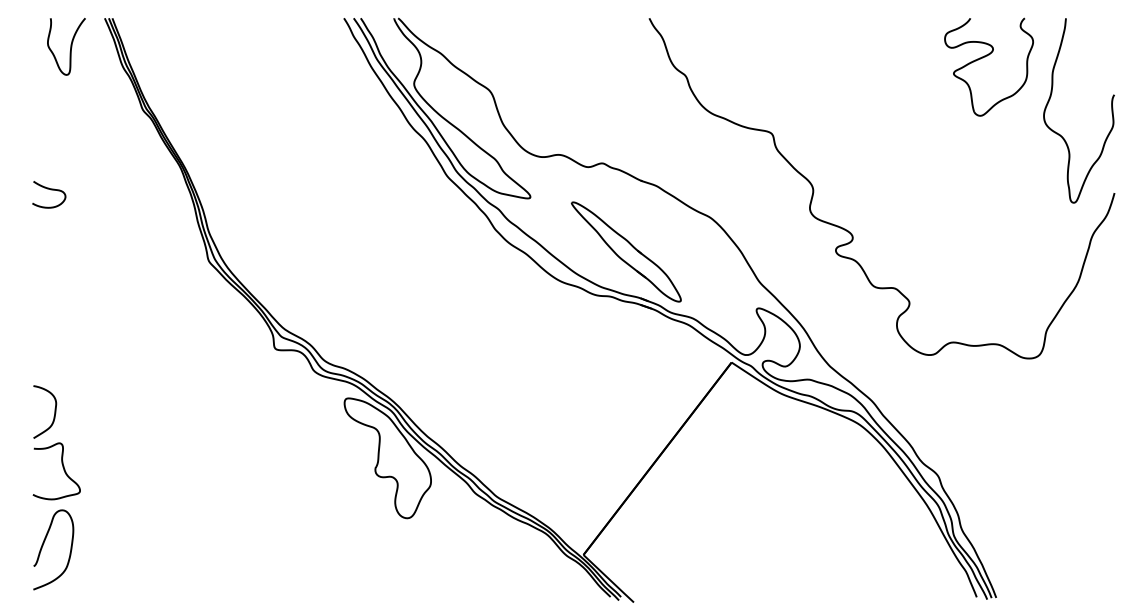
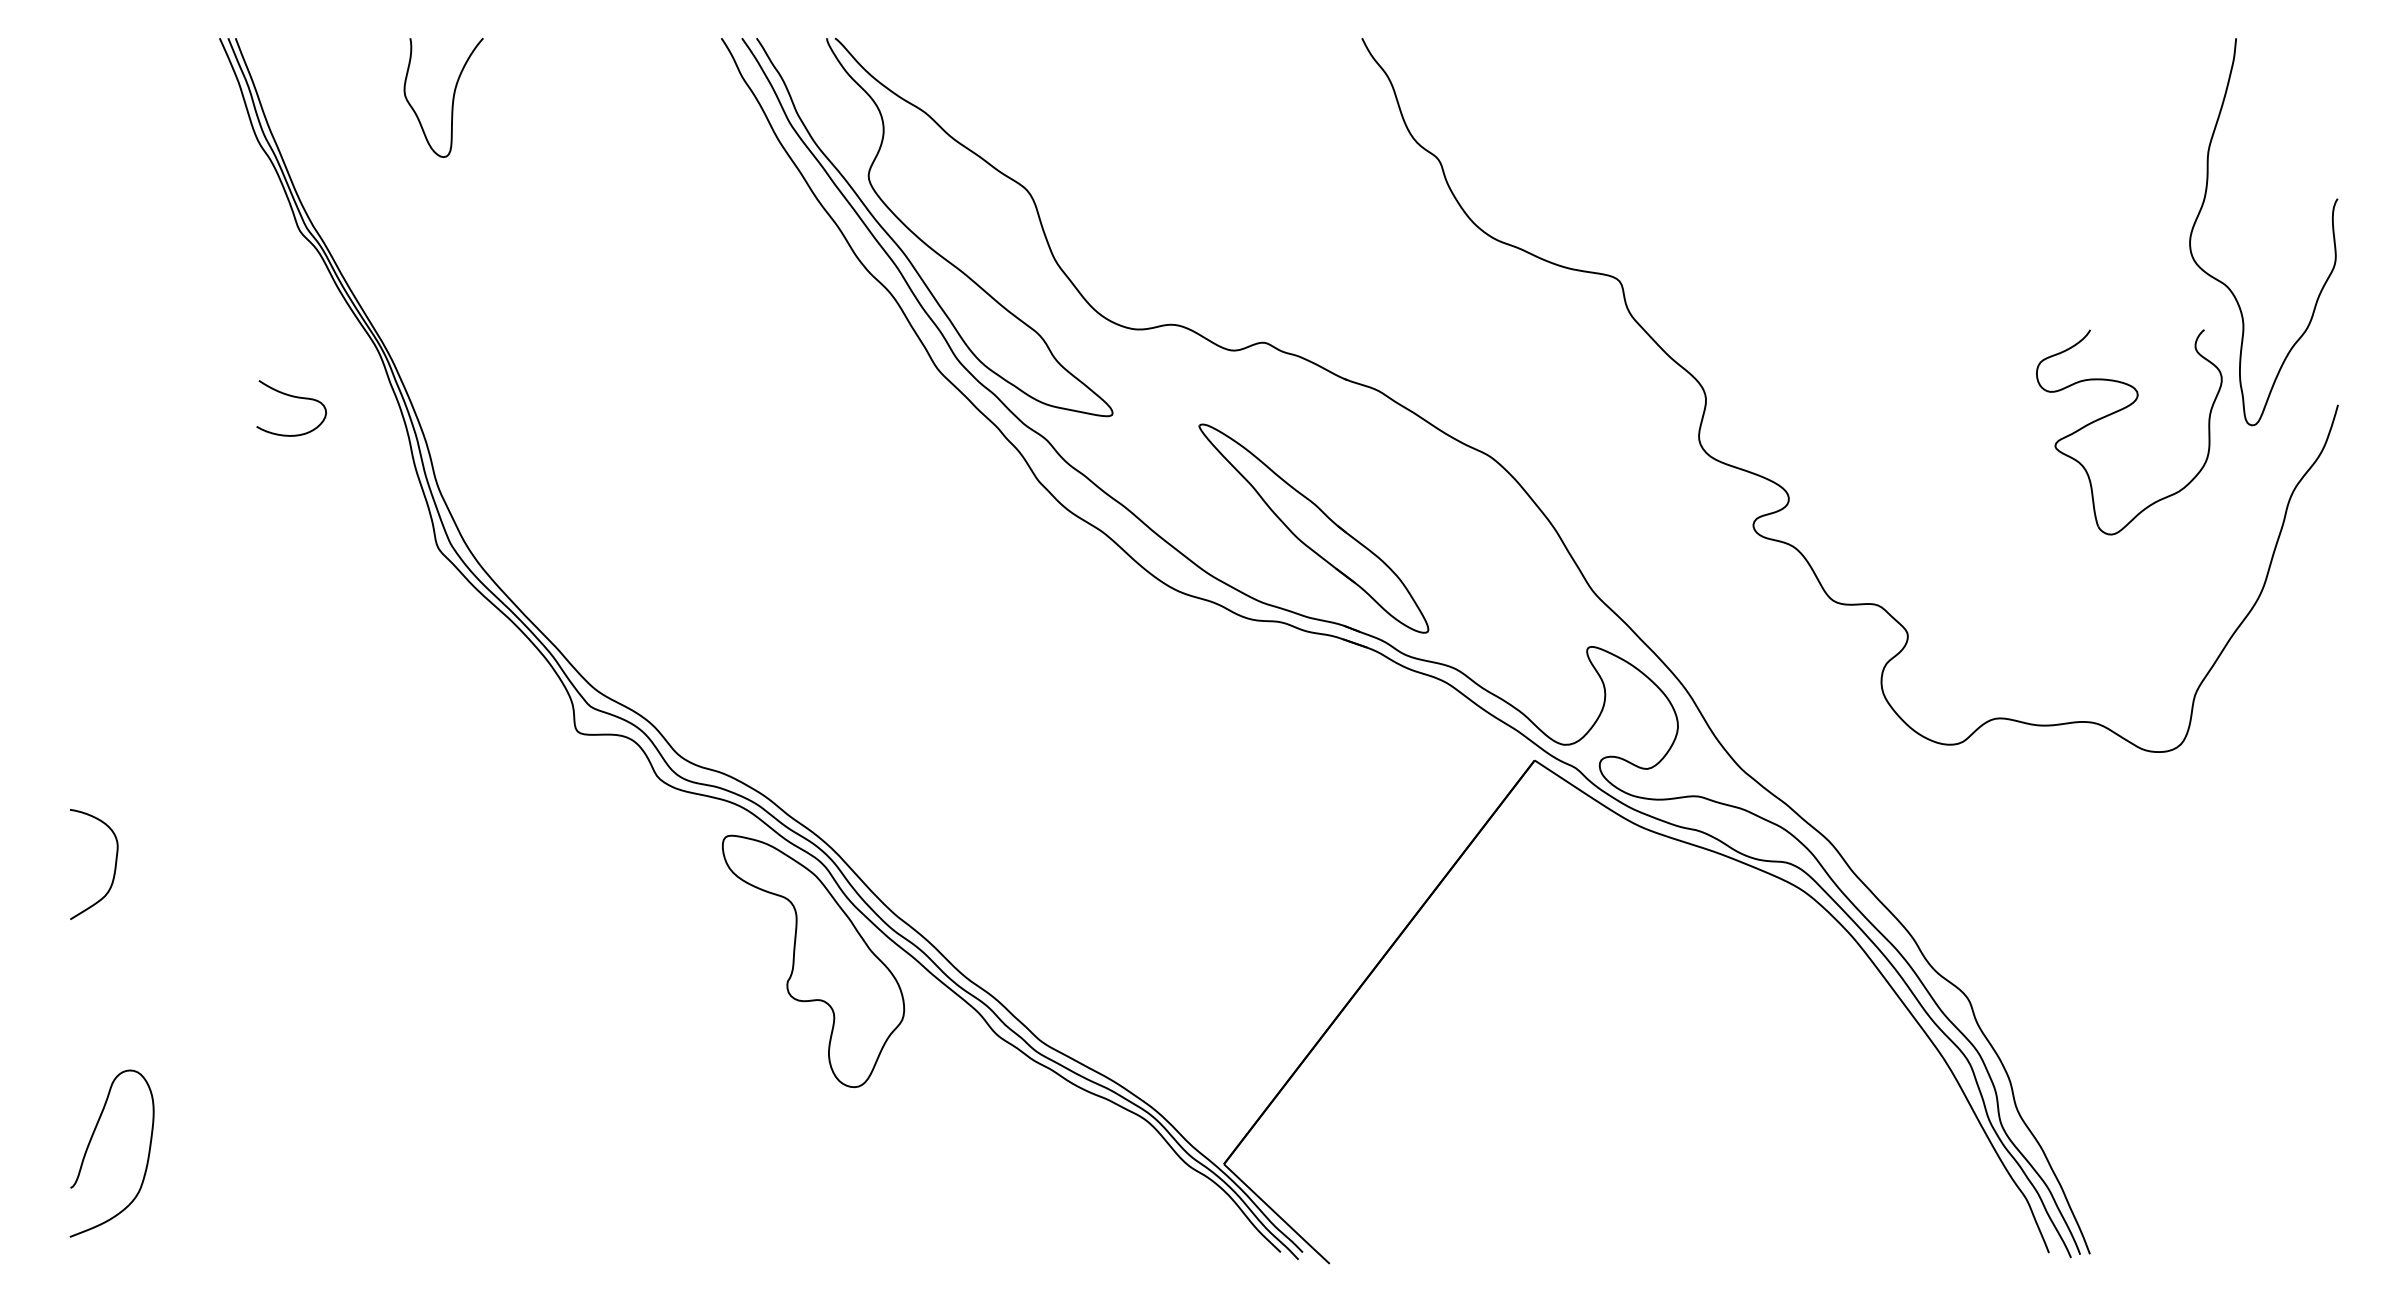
curve: (70, 46) -> (451, 97), moved
part: (983, 58) -> (2117, 414), moved
curve: (50, 190) -> (294, 399), moved
curve: (63, 470) -> (133, 986), removed

